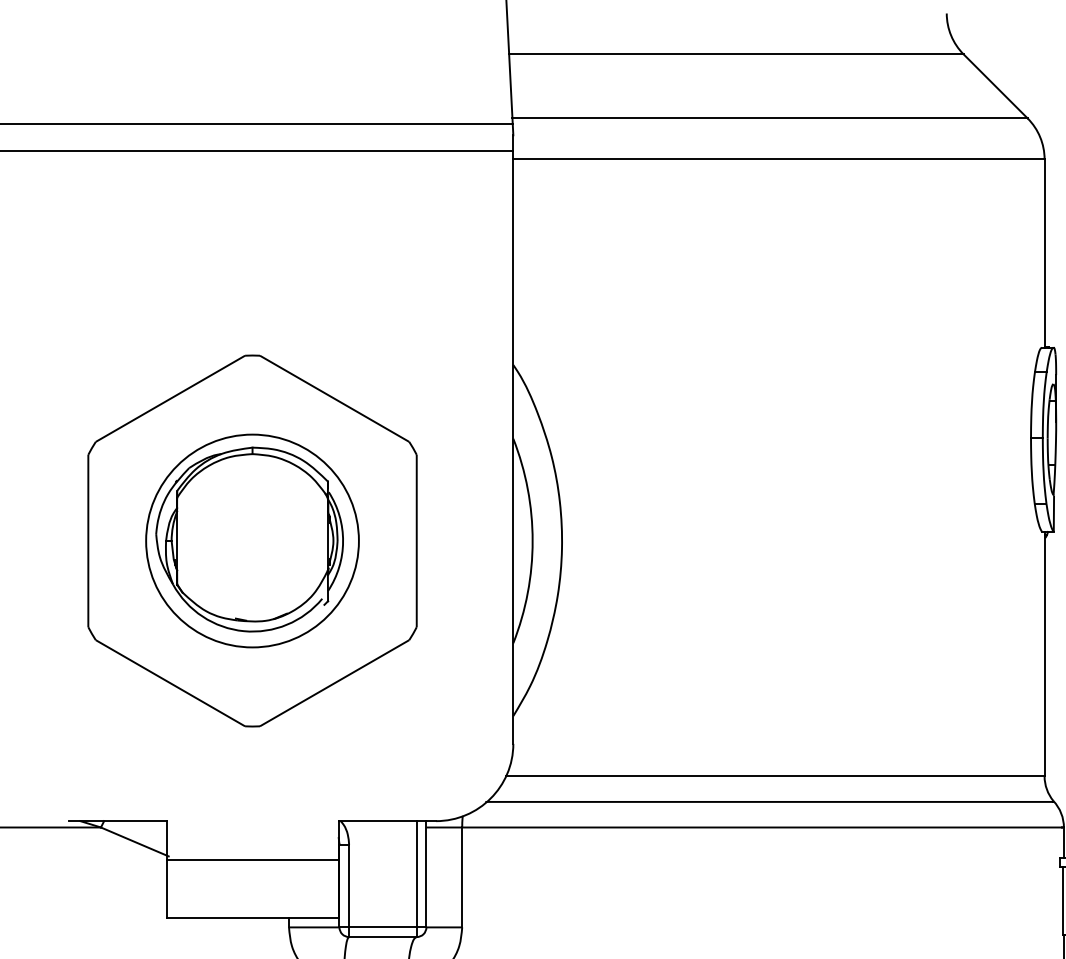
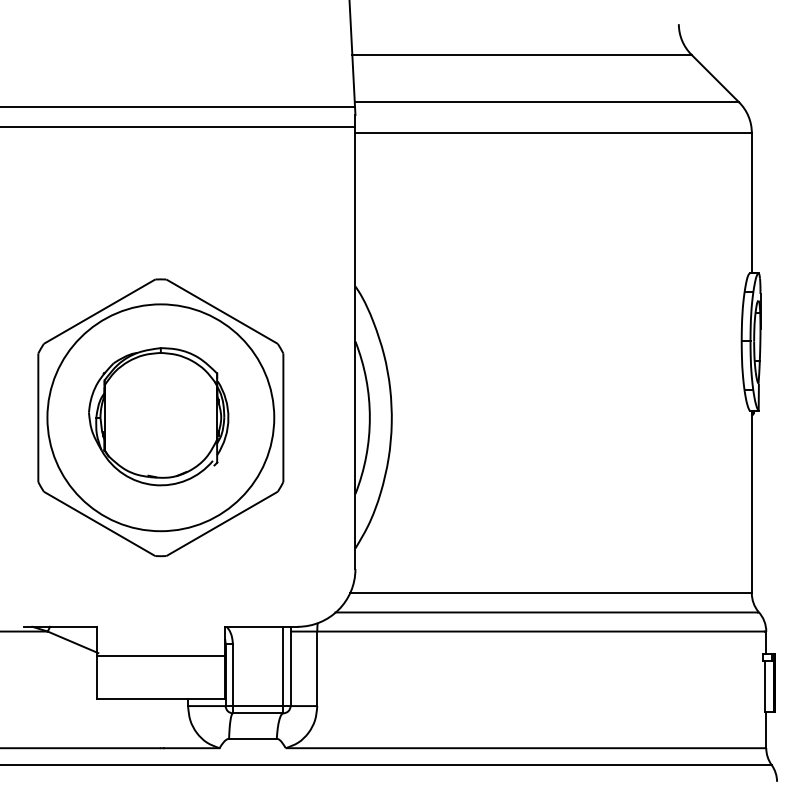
circle: (252, 540) -> (160, 417), size x1.43

